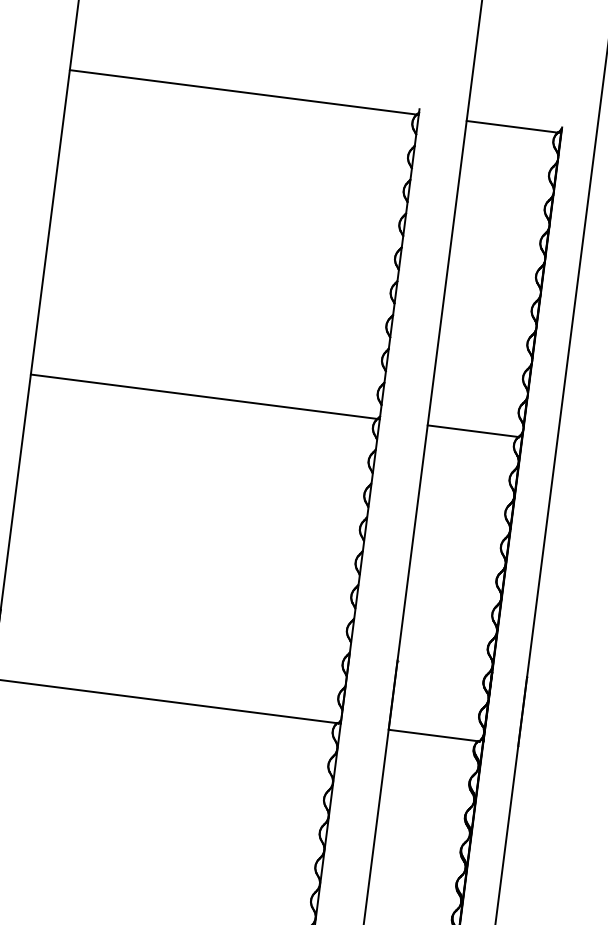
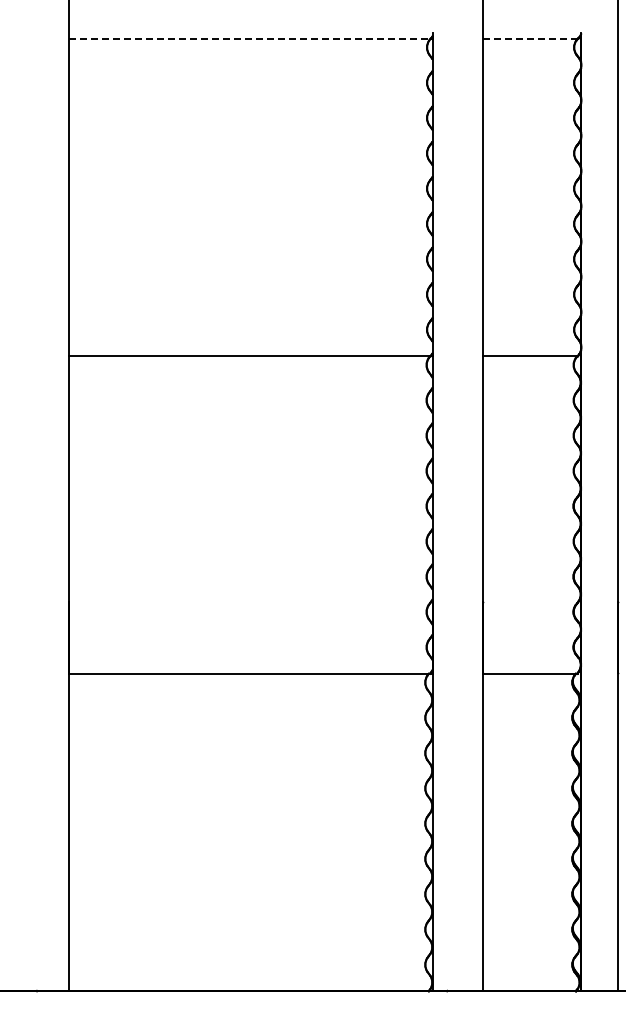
line: (244, 92) -> (250, 38), solid -> dashed
line: (512, 126) -> (530, 38), solid -> dashed

